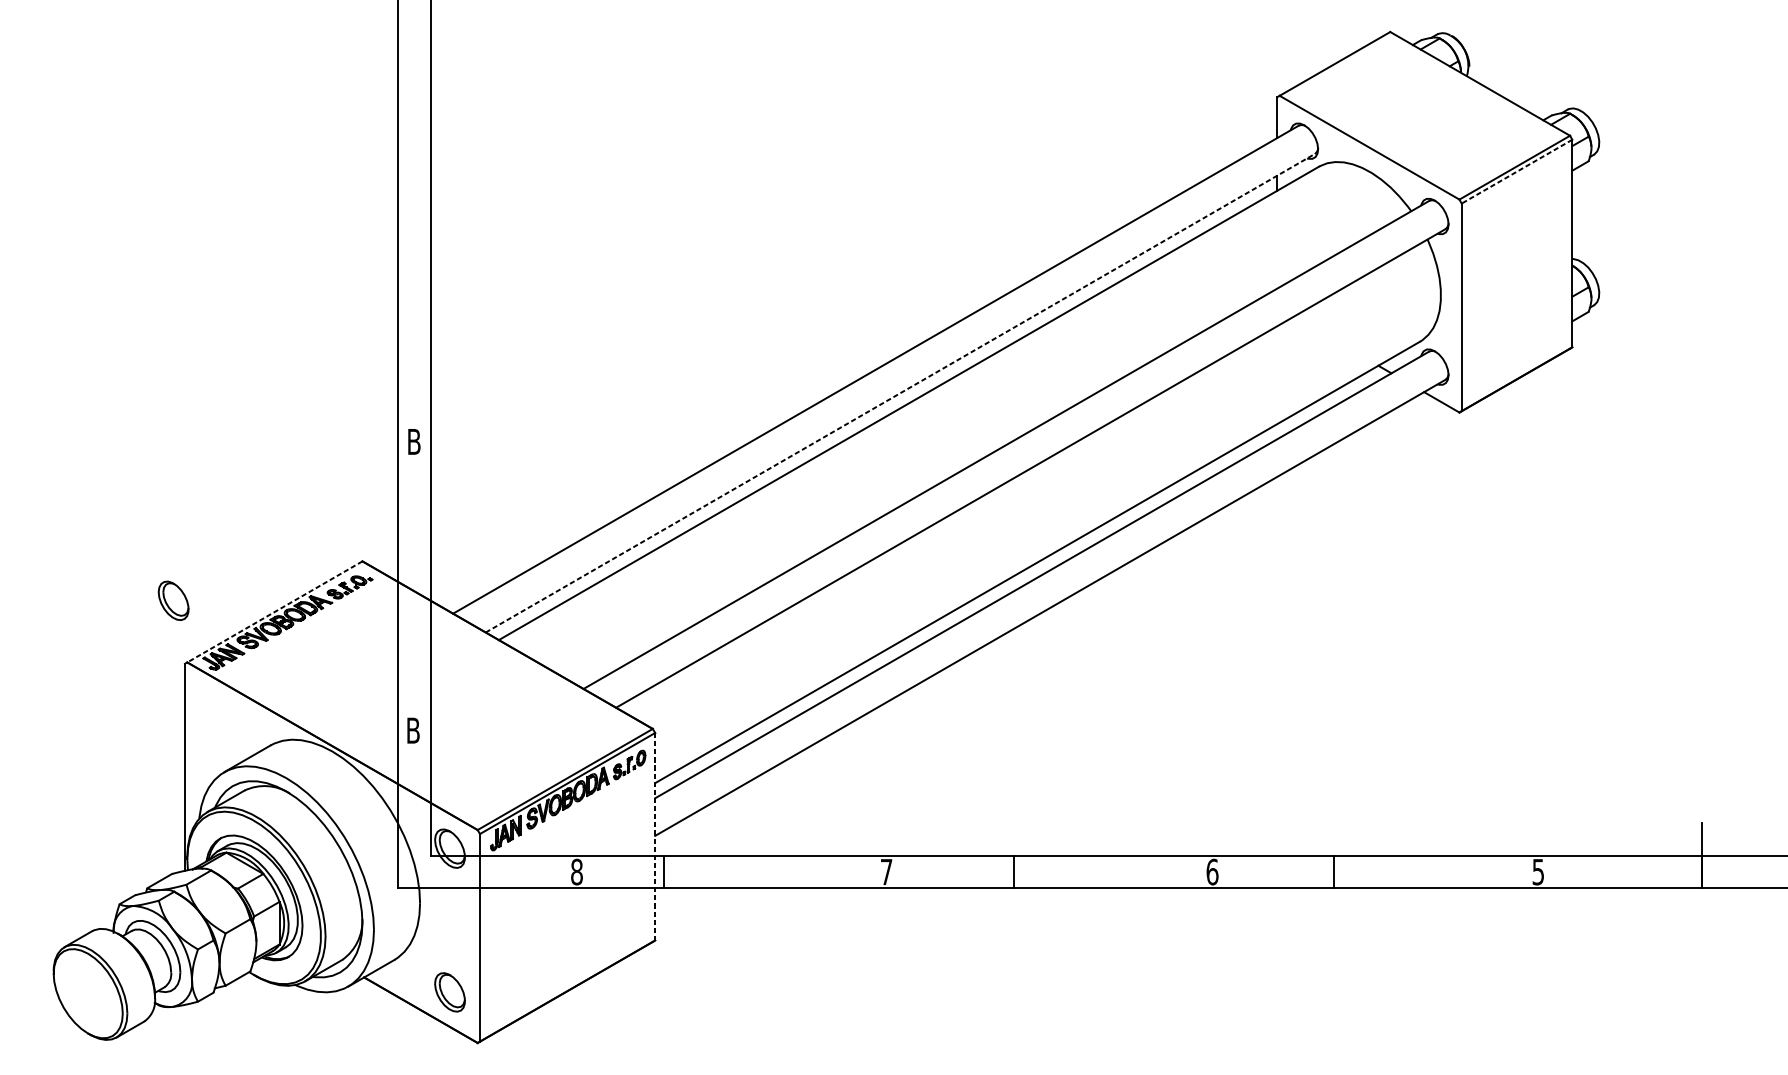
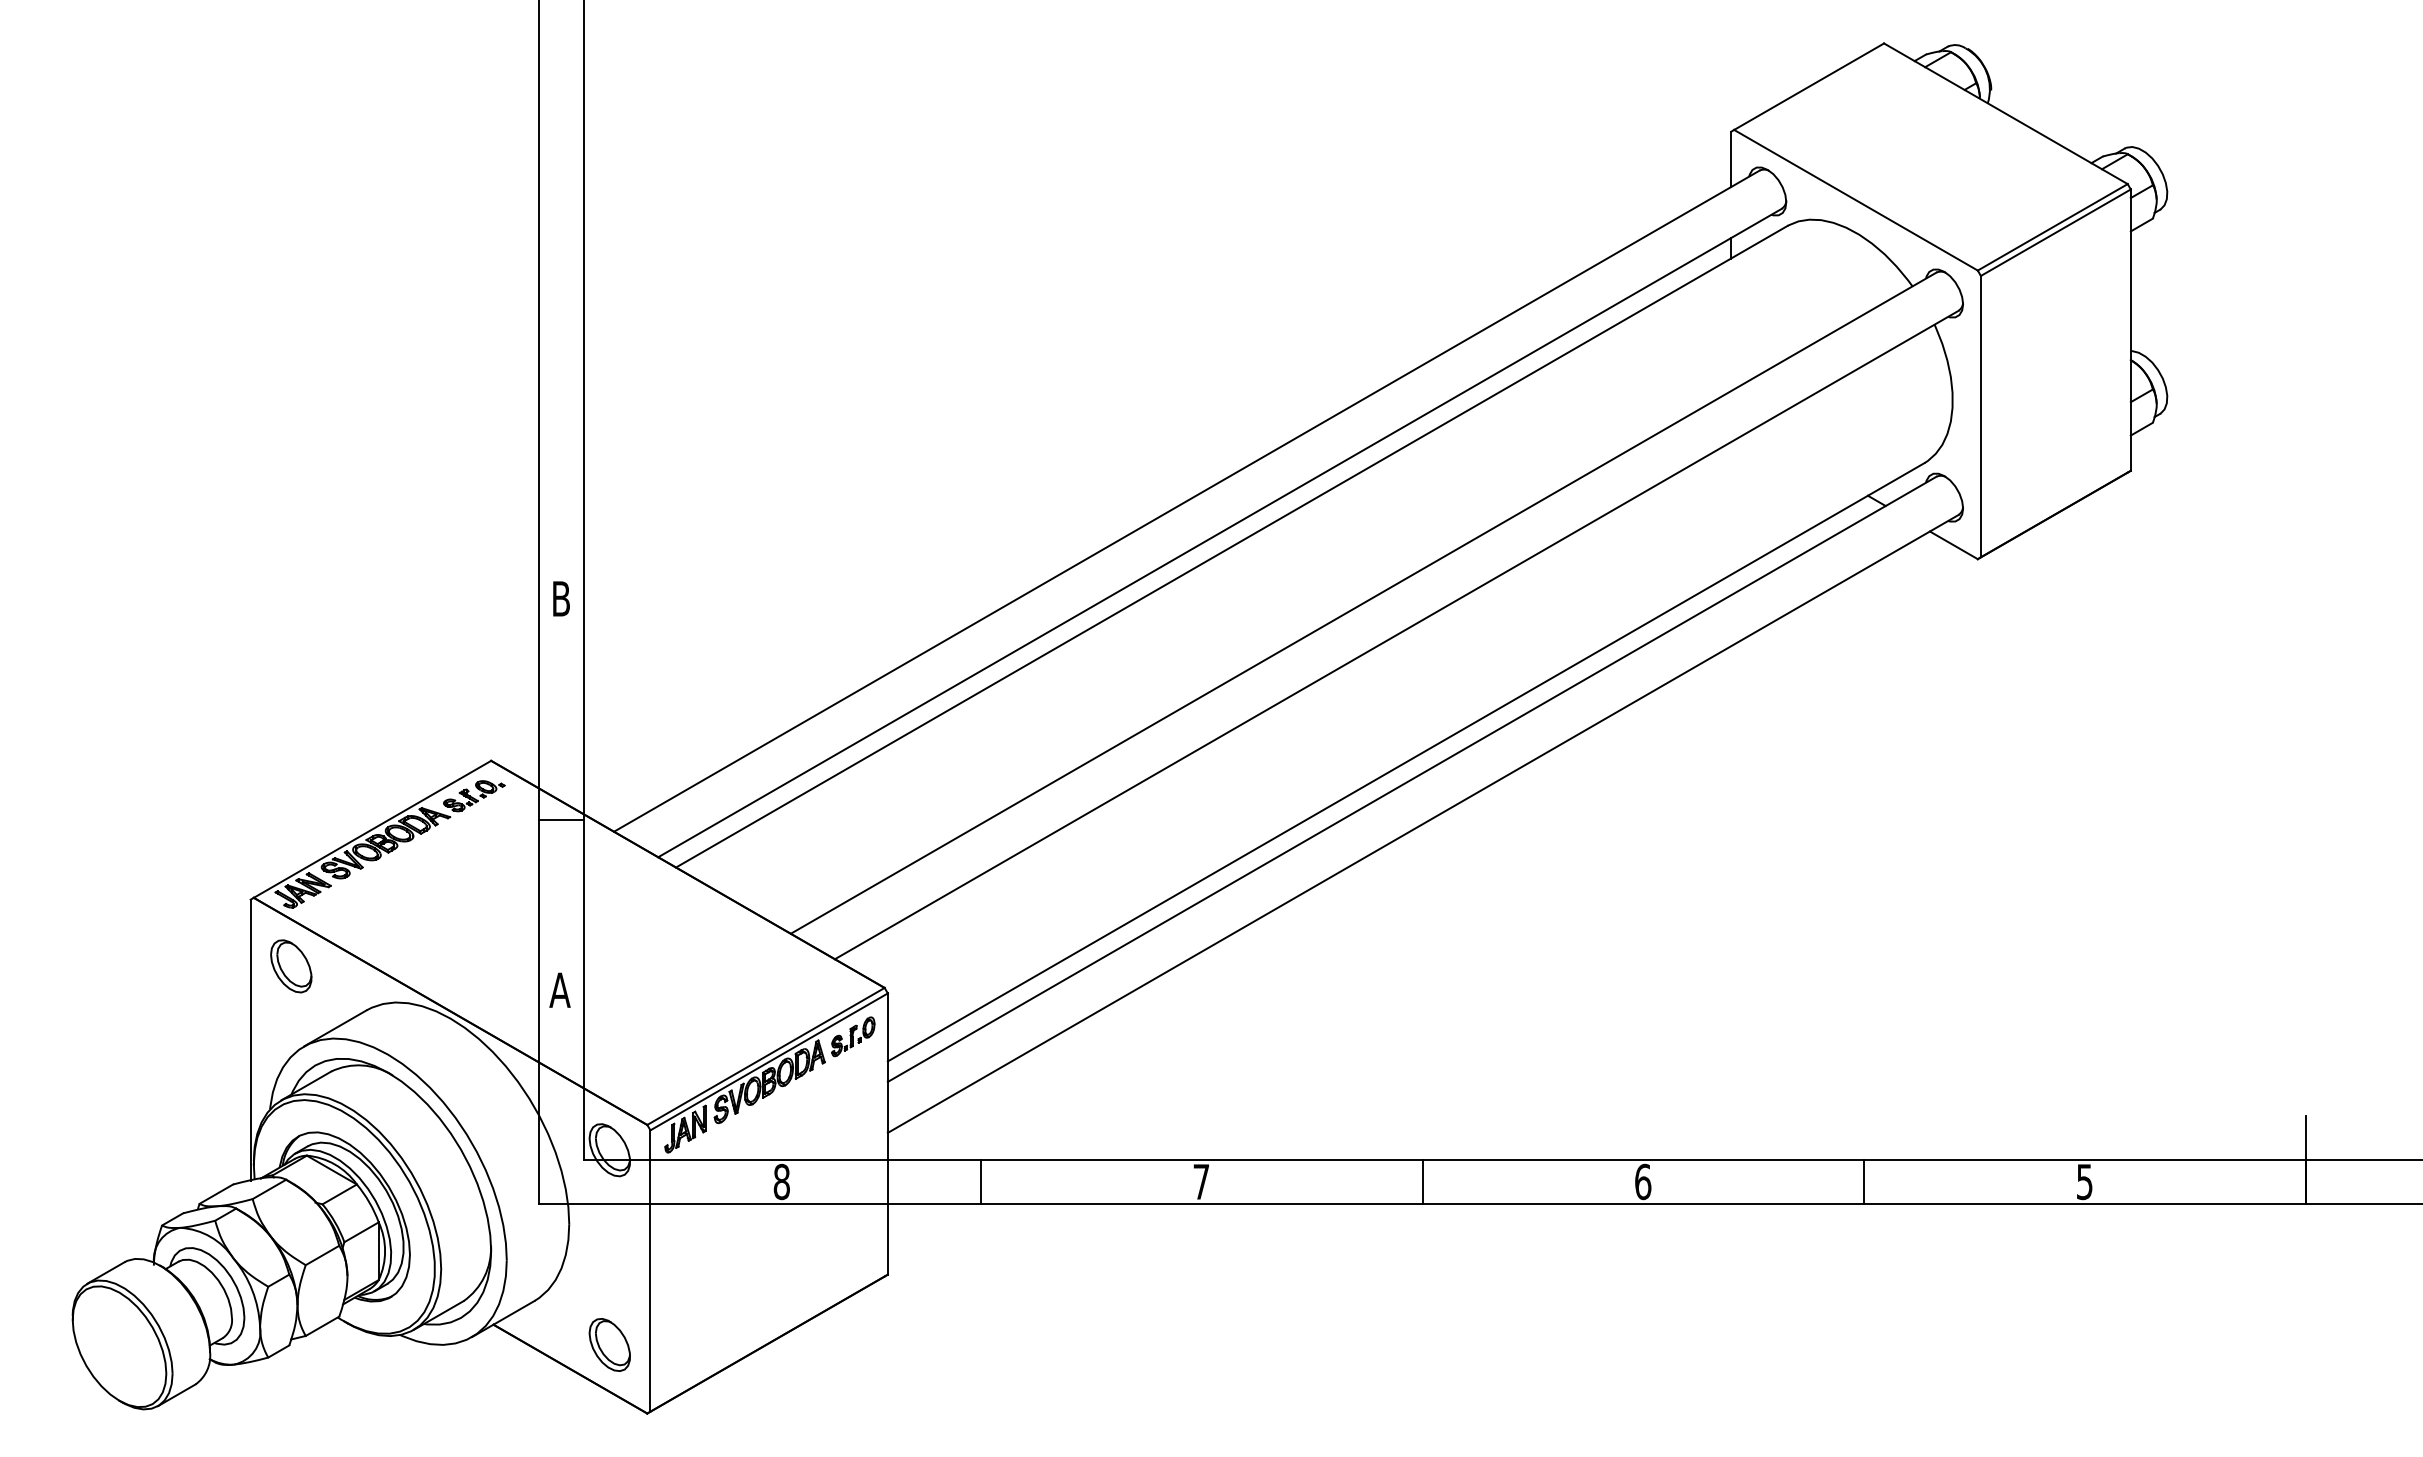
line: (1516, 171) -> (2055, 232), dashed -> solid
line: (899, 393) -> (1219, 533), dashed -> solid
part: (173, 600) -> (291, 966), moved
line: (414, 604) -> (561, 819), added
line: (274, 612) -> (372, 829), dashed -> solid
text: (412, 730) -> (559, 989), B -> A
line: (654, 837) -> (887, 1134), dashed -> solid
line: (664, 871) -> (981, 1181), moved
line: (1013, 871) -> (1422, 1181), moved
line: (1333, 871) -> (1864, 1181), moved

